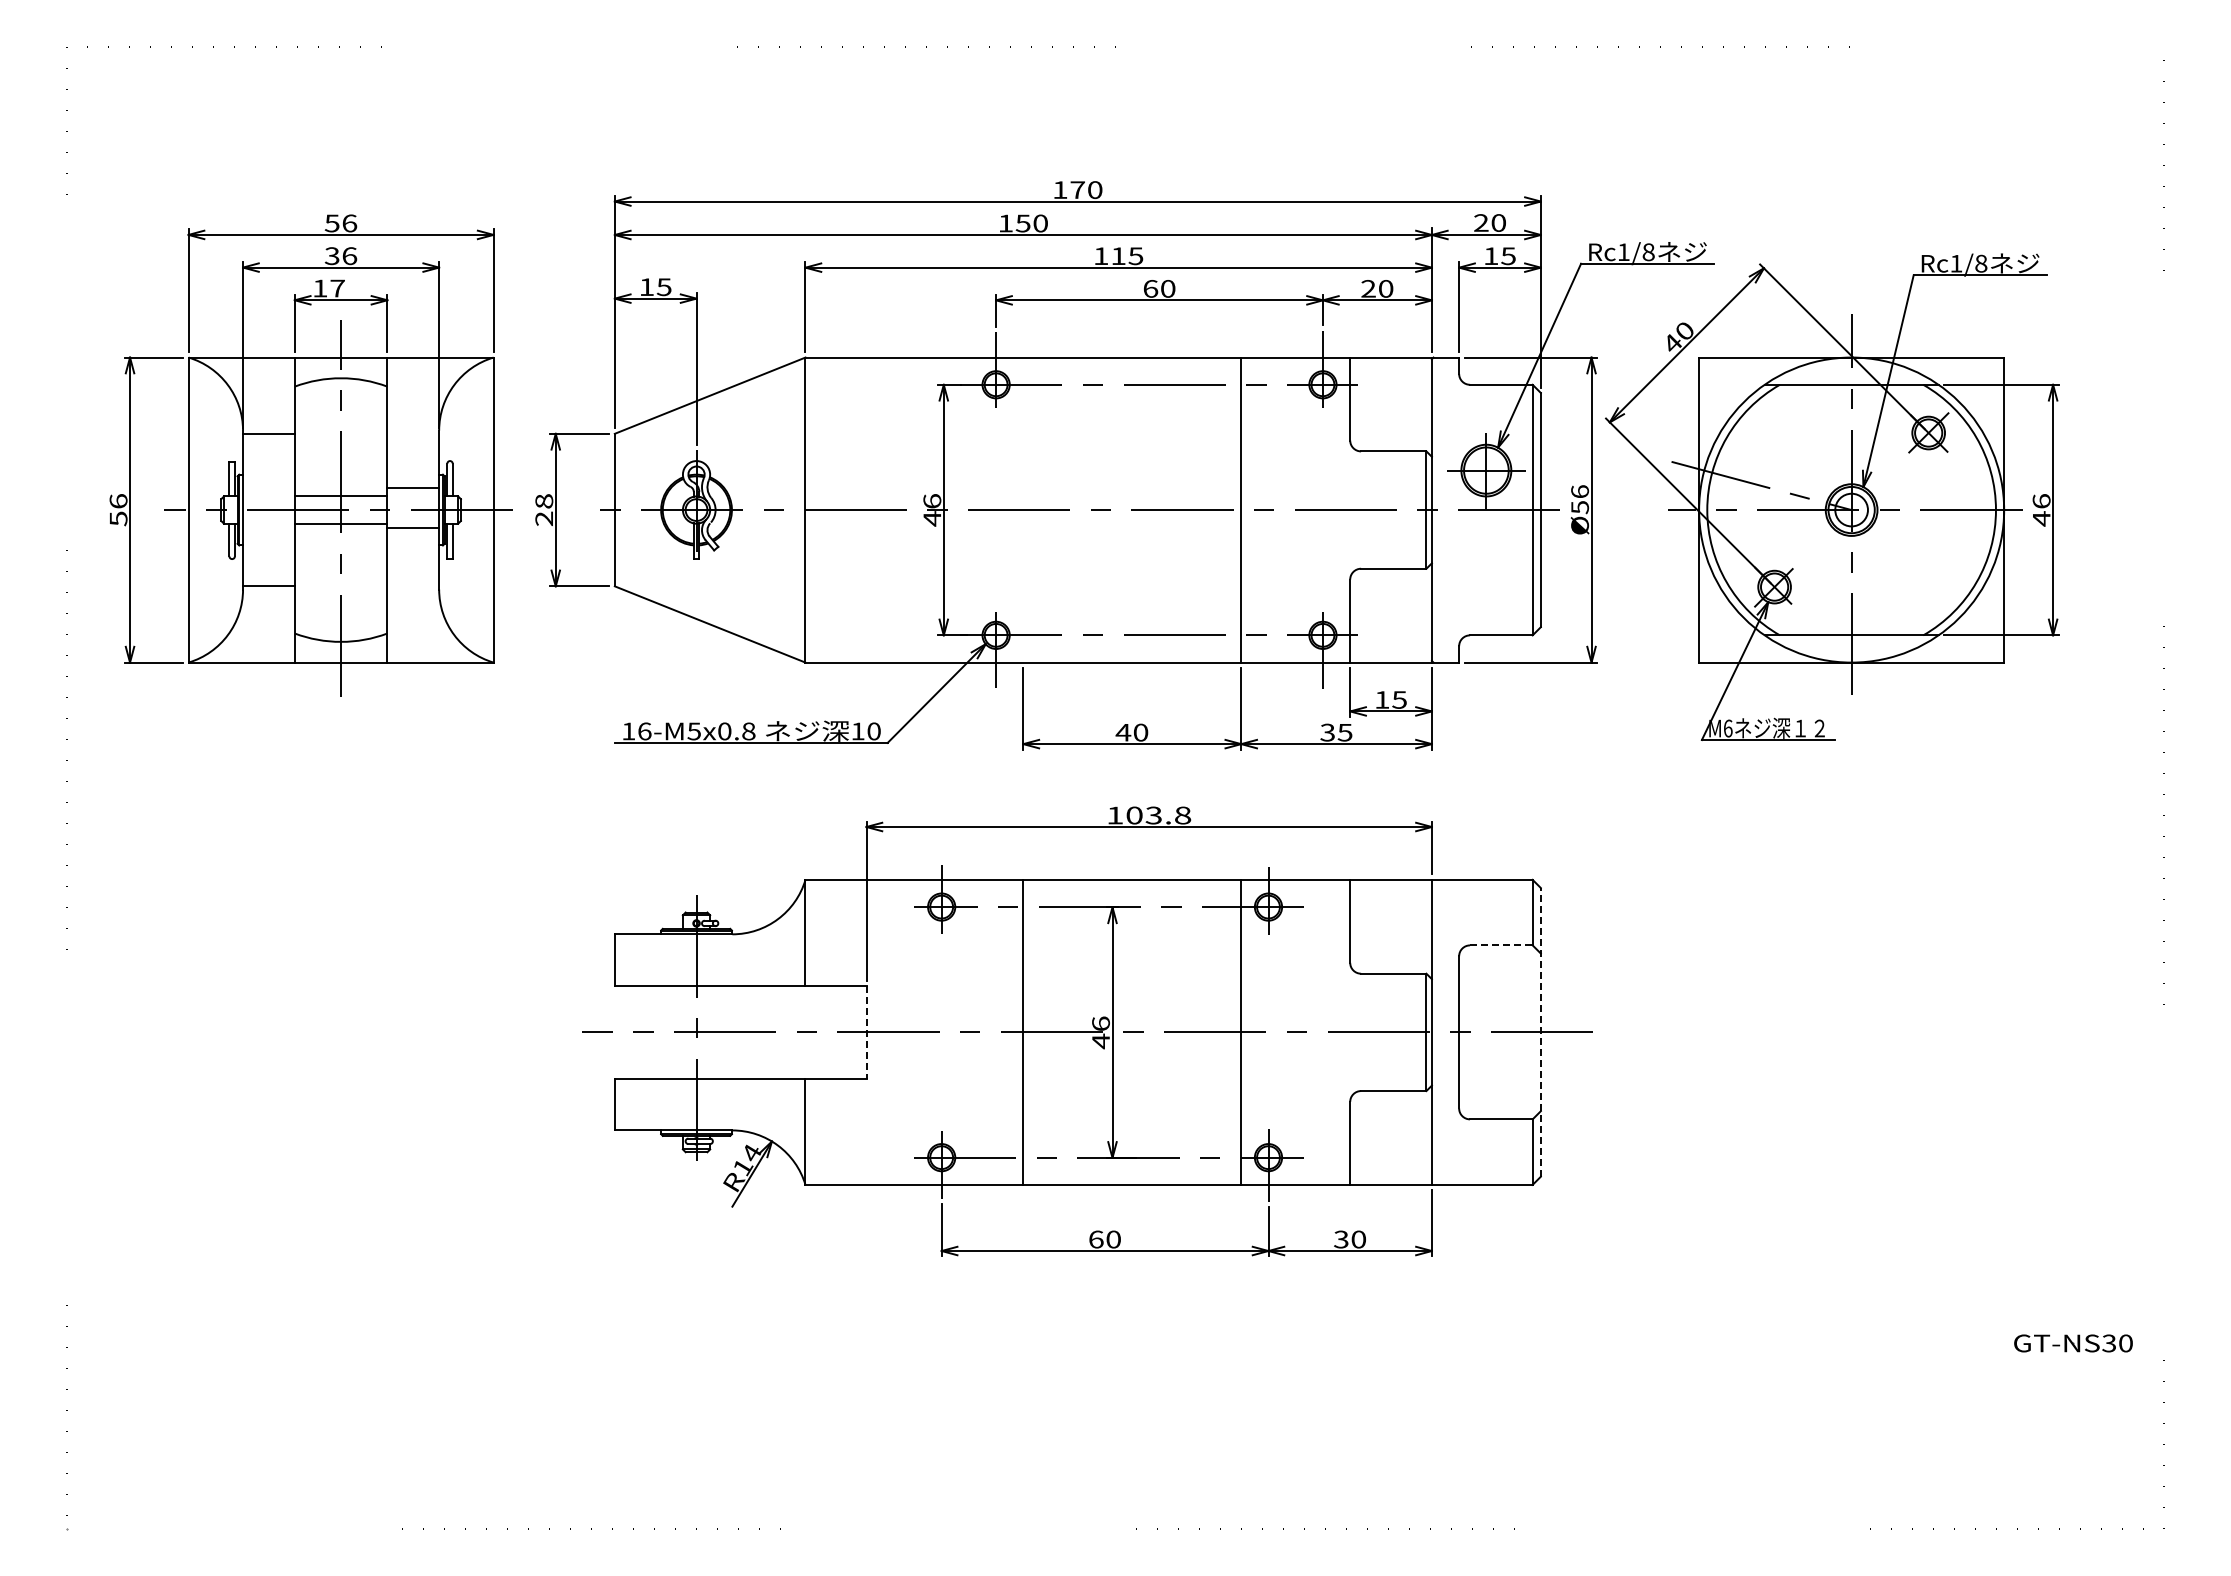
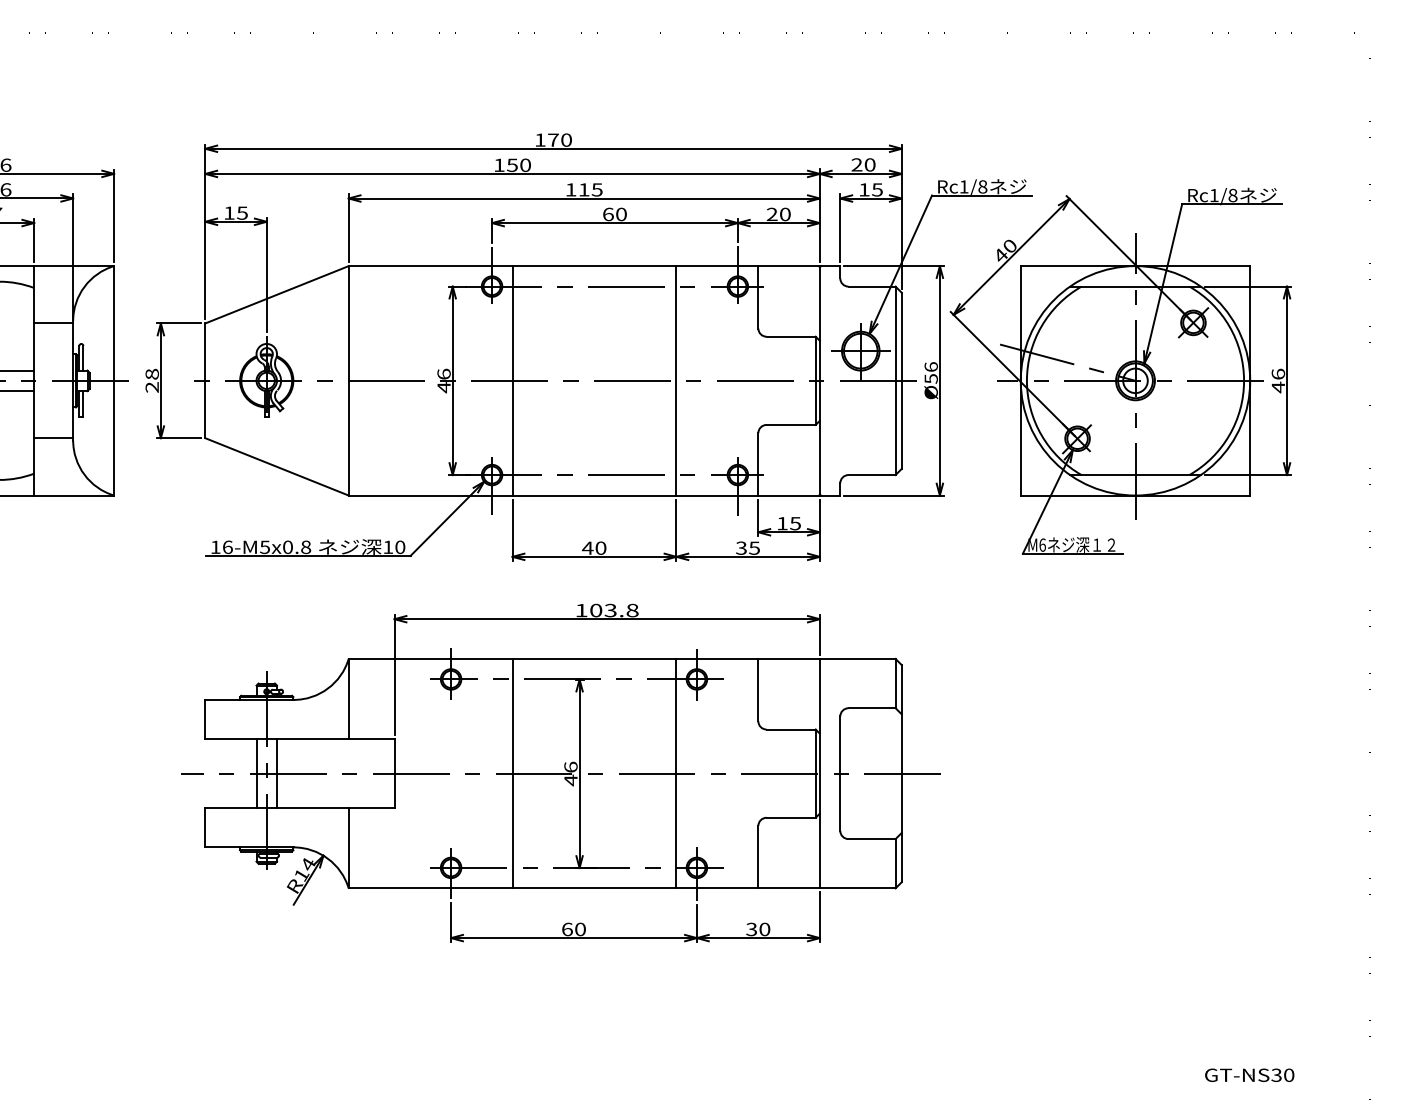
line: (413, 487) -> (53, 323), moved
line: (1023, 509) -> (512, 380), added
line: (413, 528) -> (53, 438), moved
line: (1501, 945) -> (872, 708), dashed -> solid
line: (1540, 1031) -> (901, 772), dashed -> solid
line: (682, 1032) -> (256, 773), added
line: (710, 1032) -> (277, 773), added
line: (866, 1032) -> (394, 773), dashed -> solid
part: (2073, 1343) -> (1249, 1075), moved

